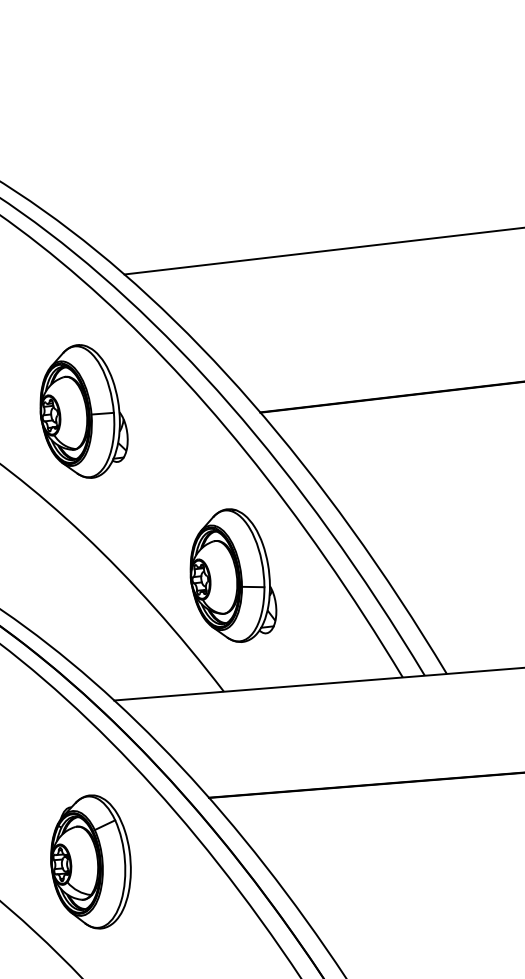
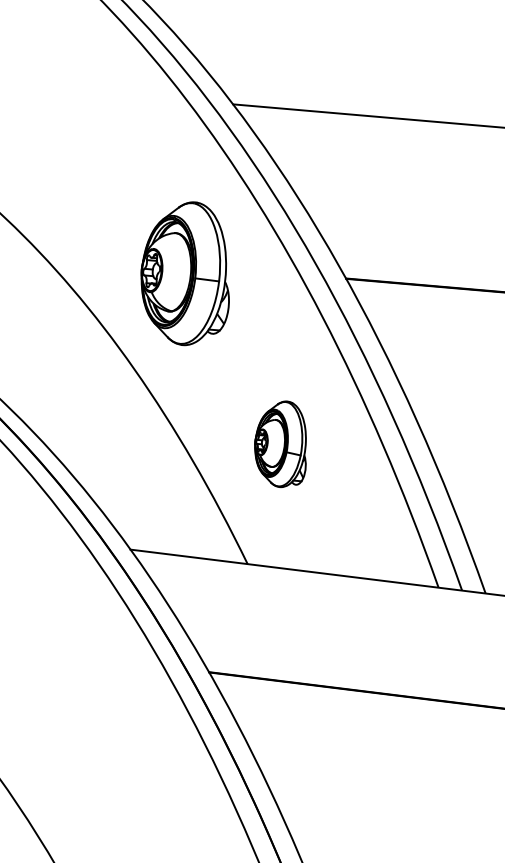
part: (83, 411) -> (187, 273), moved
part: (233, 575) -> (282, 444), size x0.6
part: (90, 861) -> (70, 713), removed

